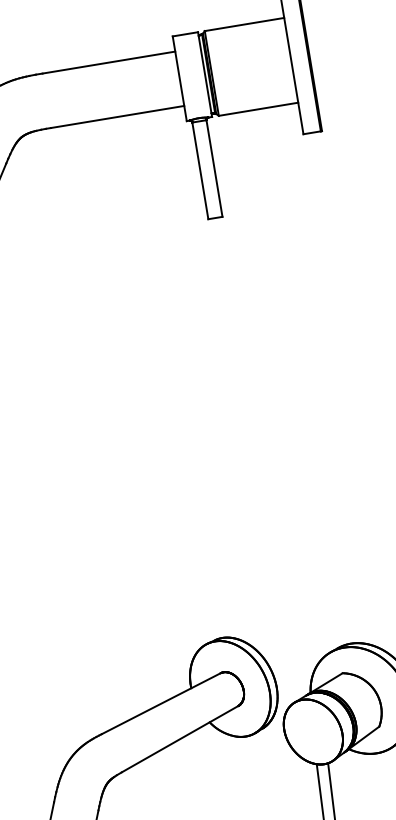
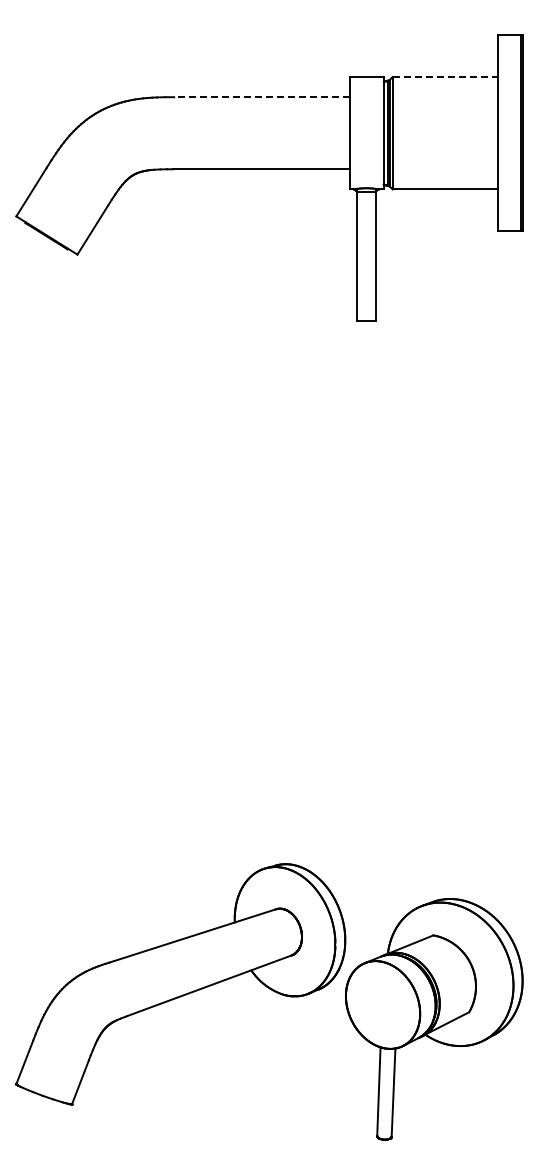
line: (244, 24) -> (445, 77), solid -> dashed
line: (109, 62) -> (262, 97), solid -> dashed

